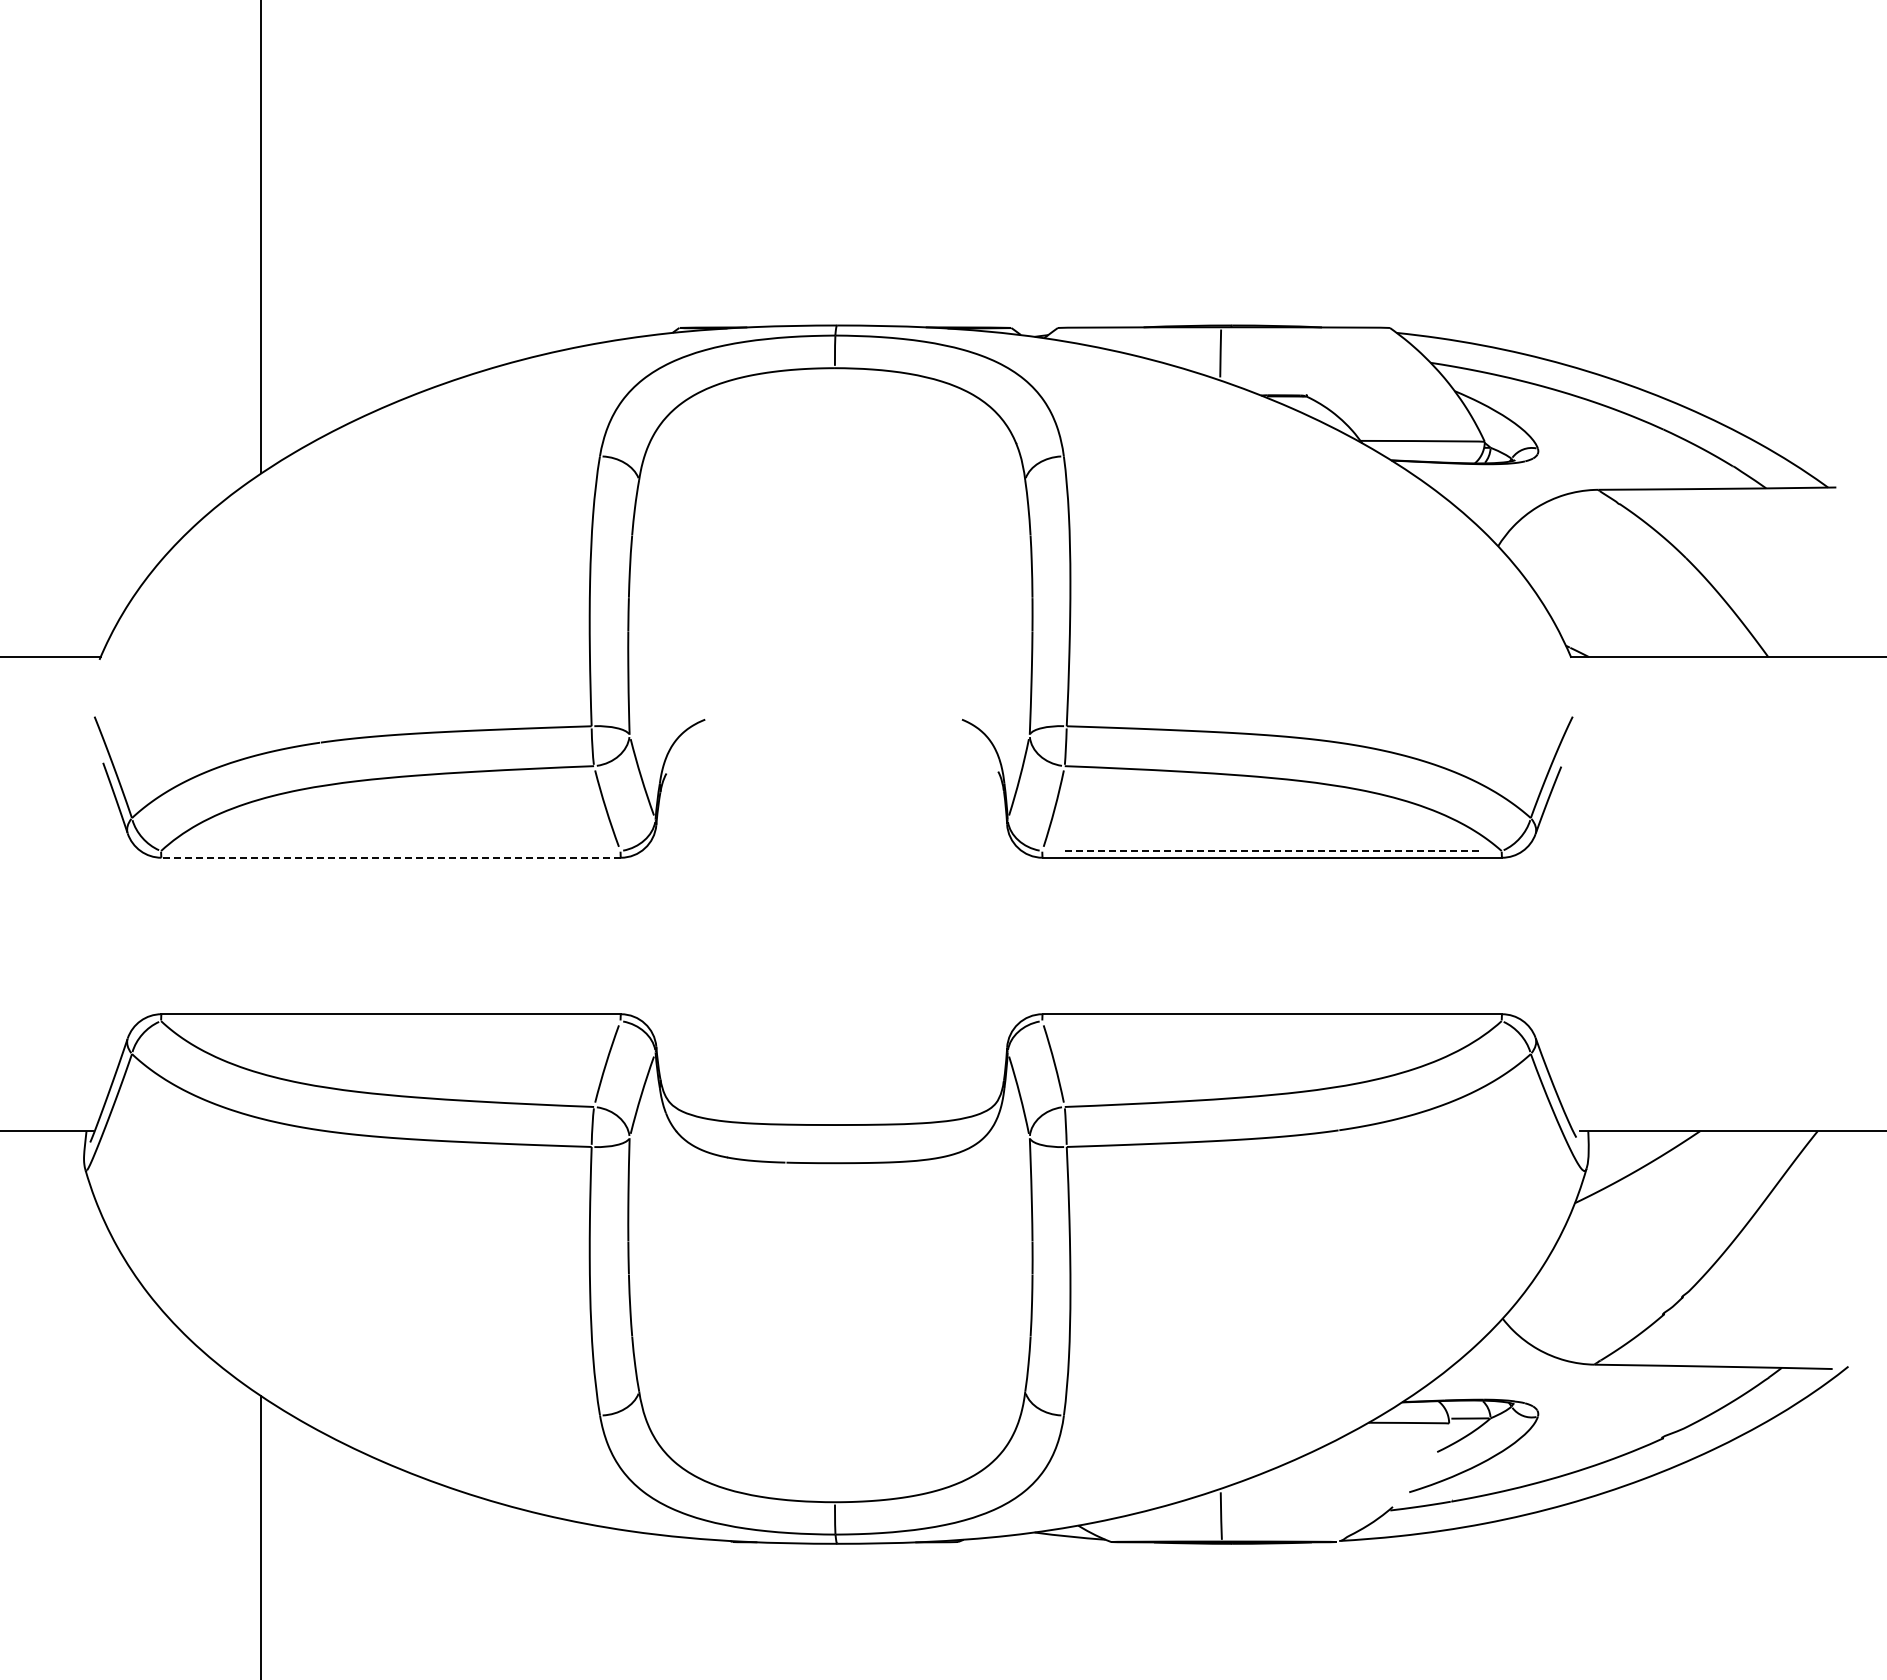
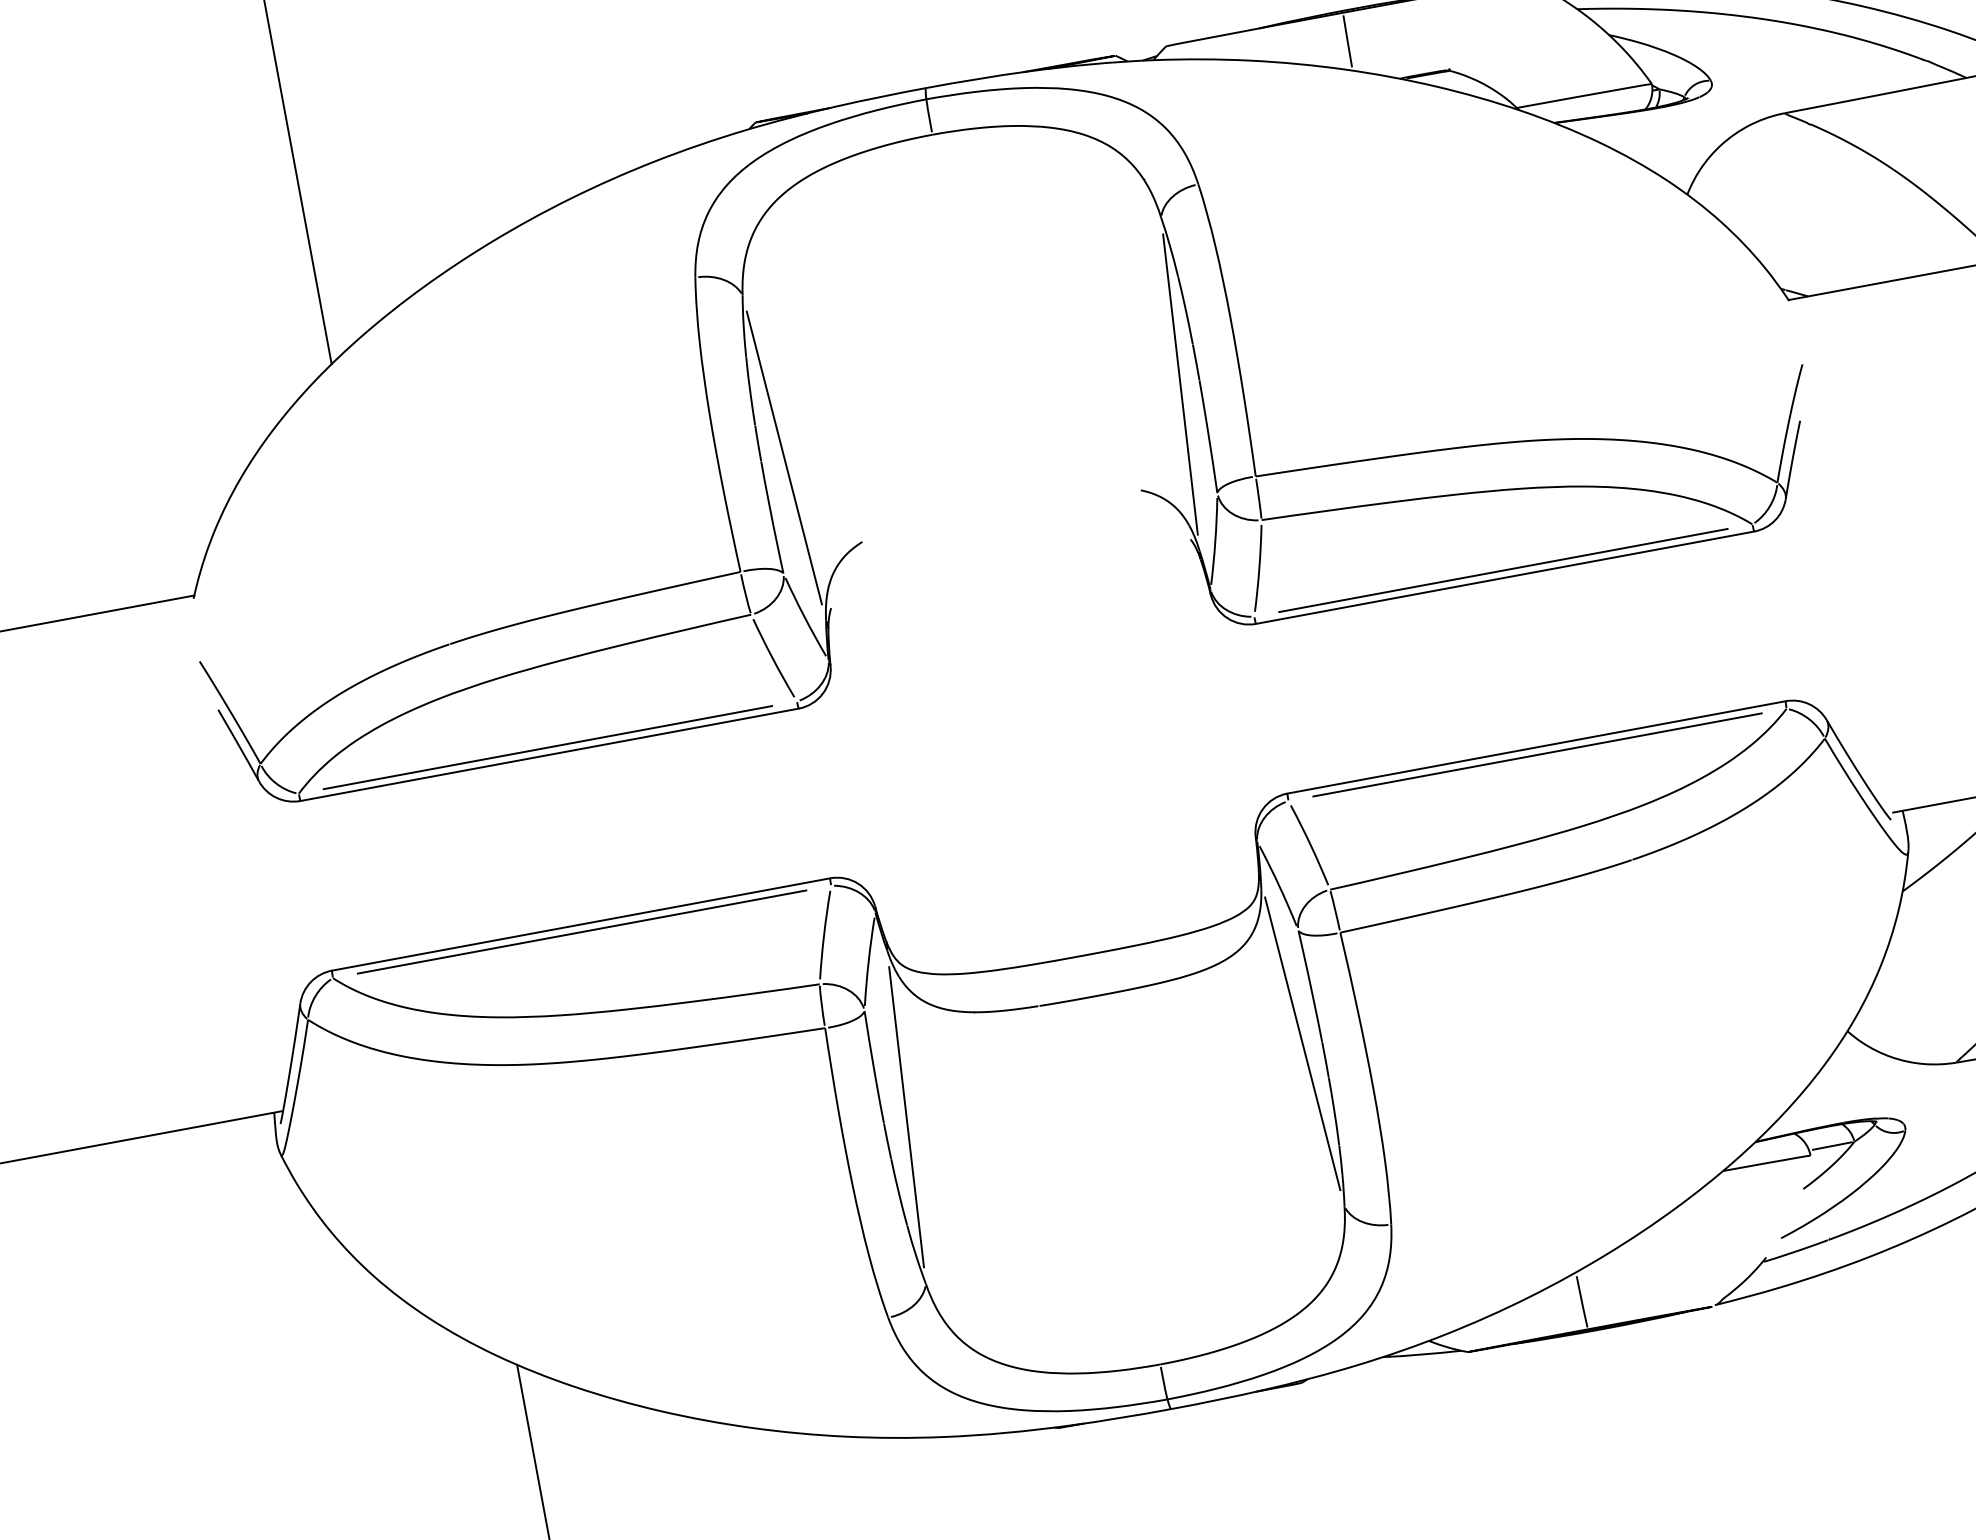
line: (649, 631) -> (784, 457), added
line: (1014, 631) -> (1180, 384), added
line: (390, 851) -> (547, 748), added
line: (1272, 851) -> (1504, 570), dashed -> solid
line: (391, 857) -> (549, 754), dashed -> solid
line: (390, 1021) -> (581, 932), added
line: (1271, 1021) -> (1537, 755), added
line: (649, 1239) -> (906, 1116), added
line: (1014, 1239) -> (1302, 1043), added

